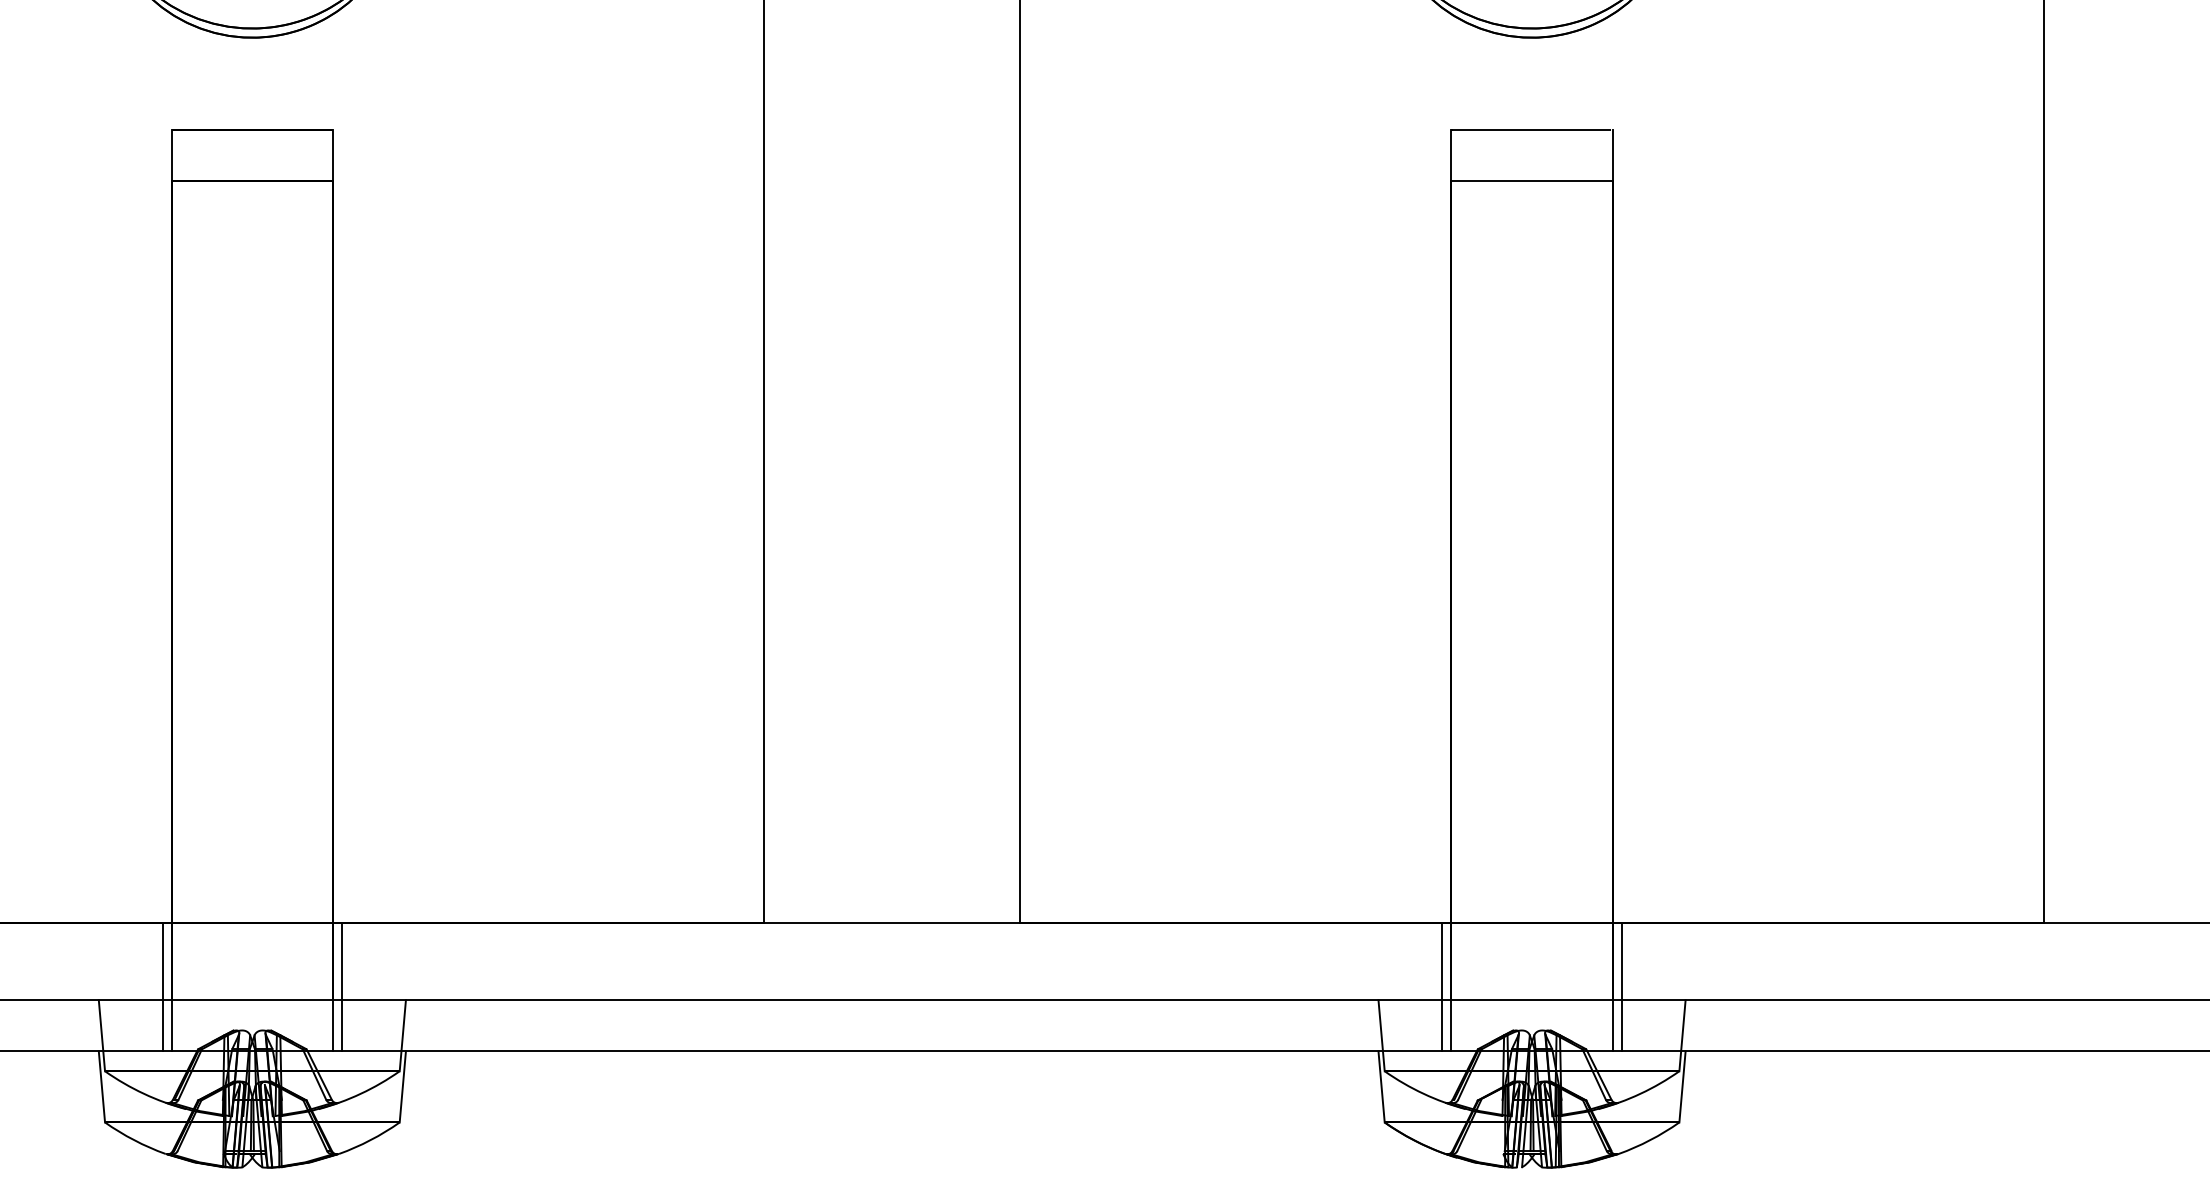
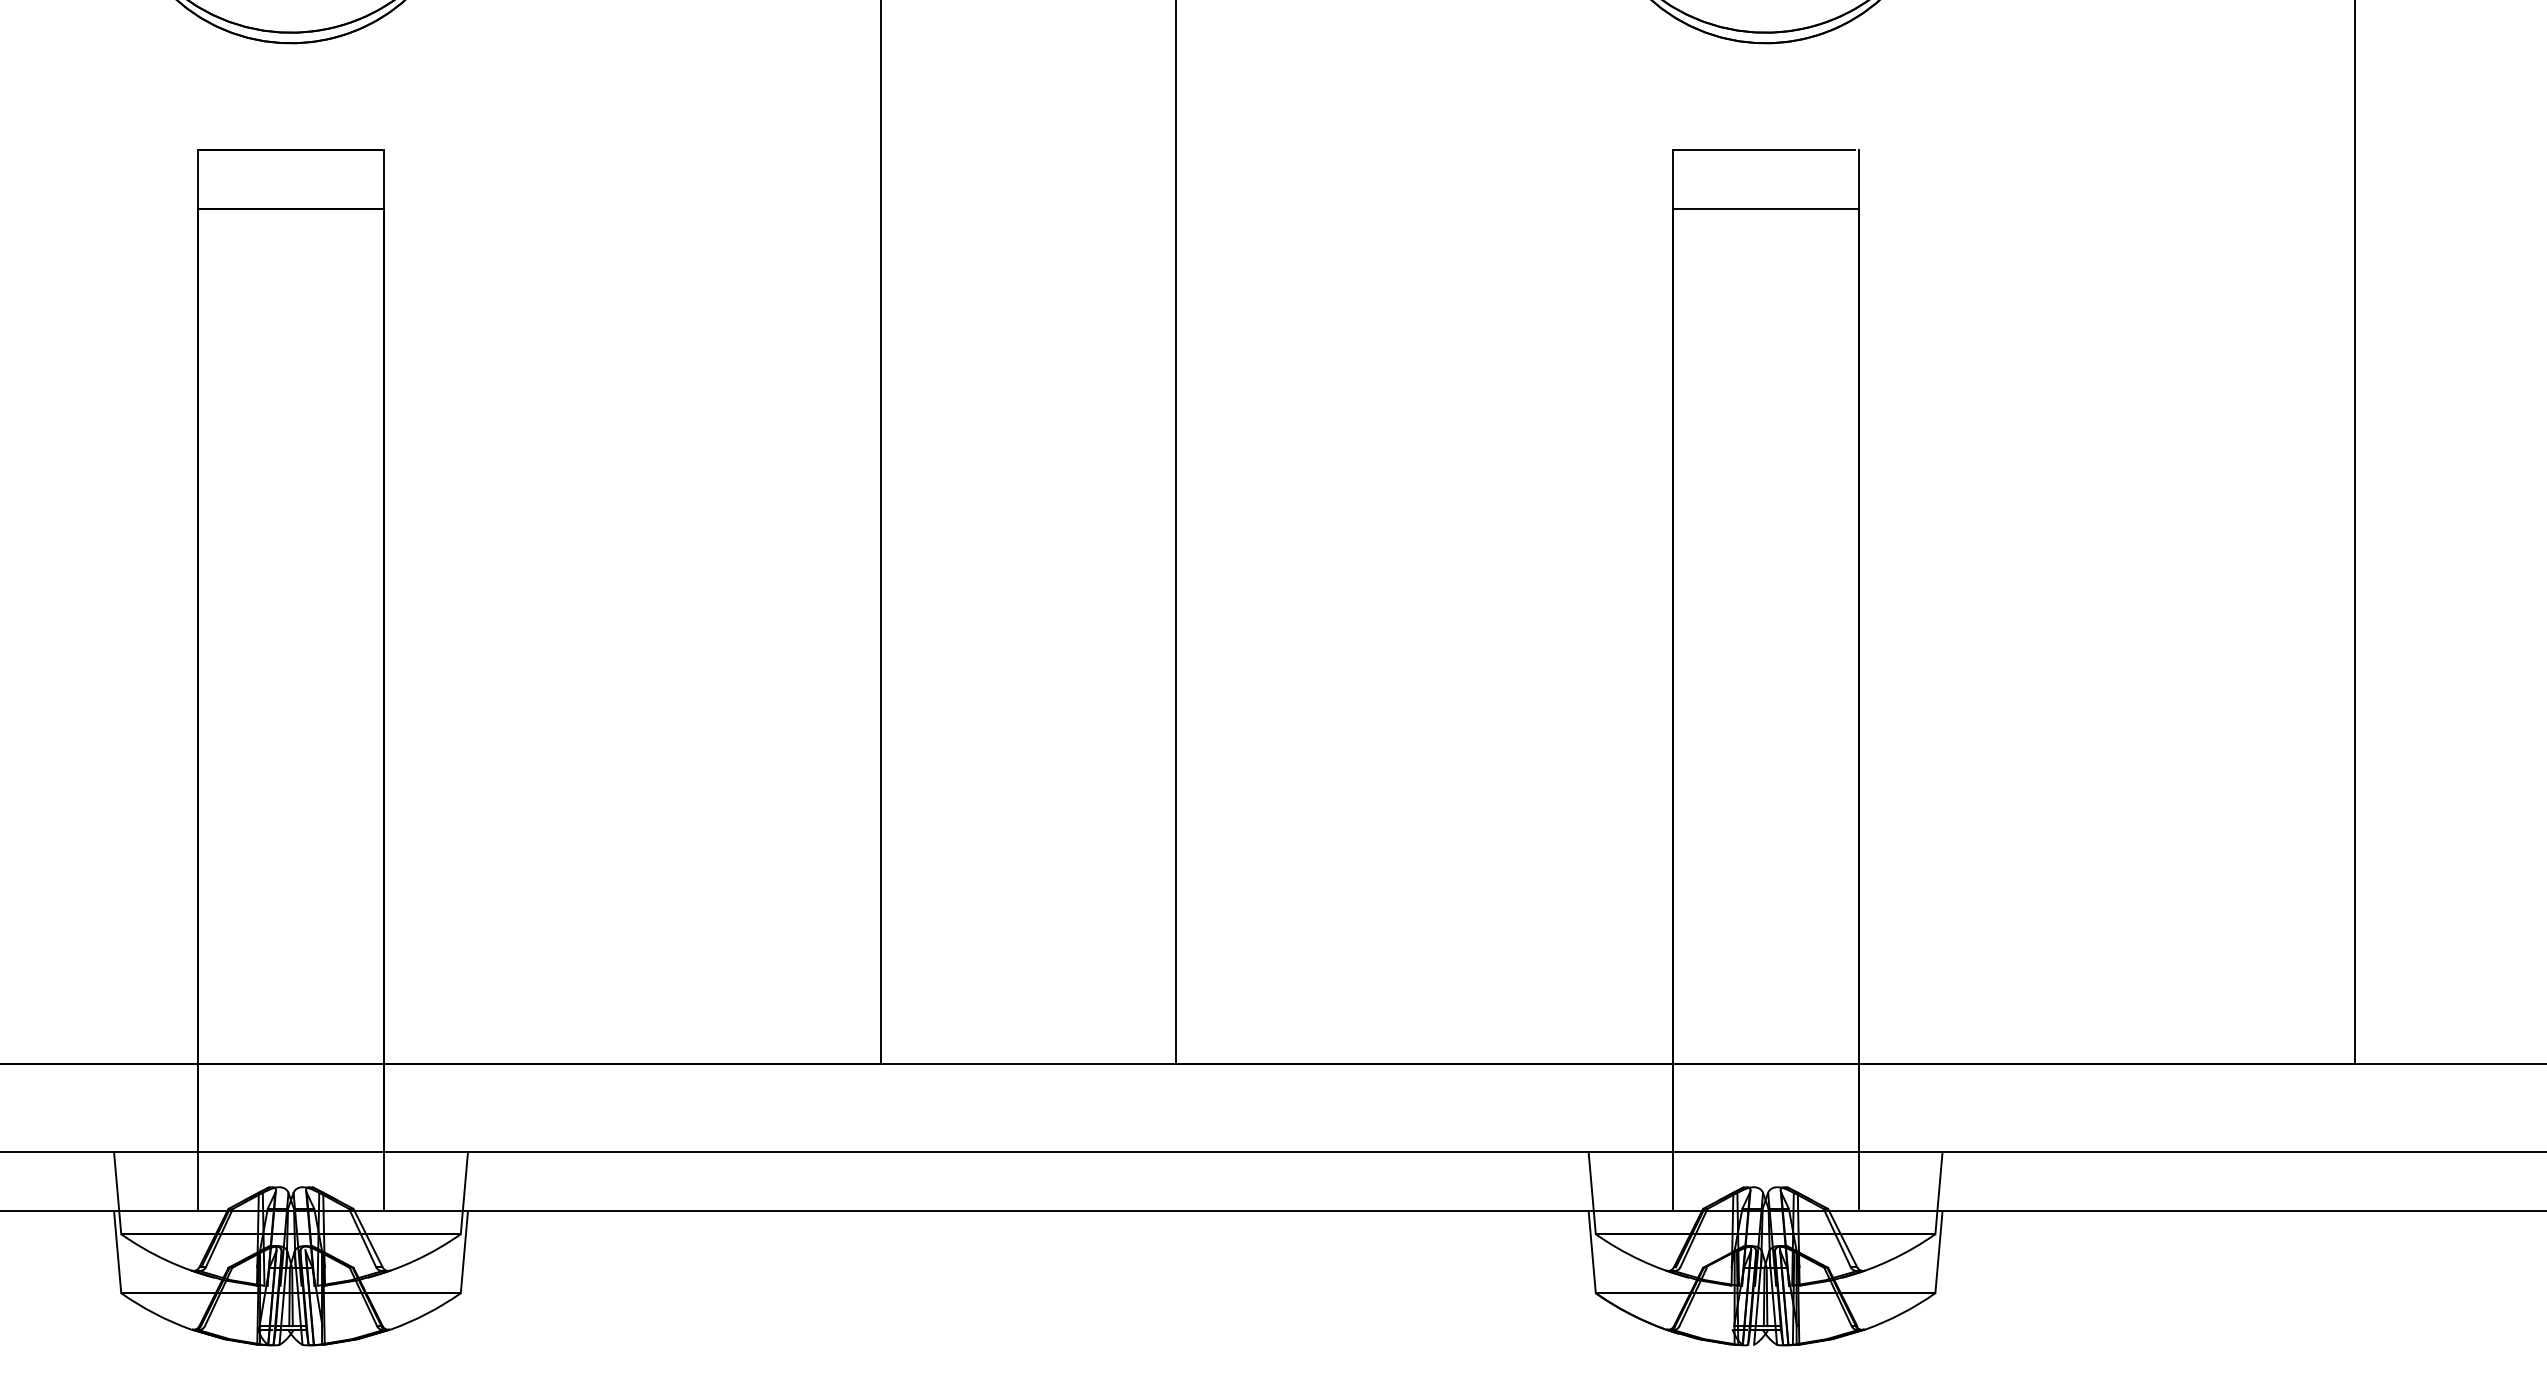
line: (162, 987) -> (187, 1137), removed
line: (341, 987) -> (393, 1137), removed
line: (1442, 987) -> (1662, 1137), removed
line: (1621, 987) -> (1868, 1137), removed

